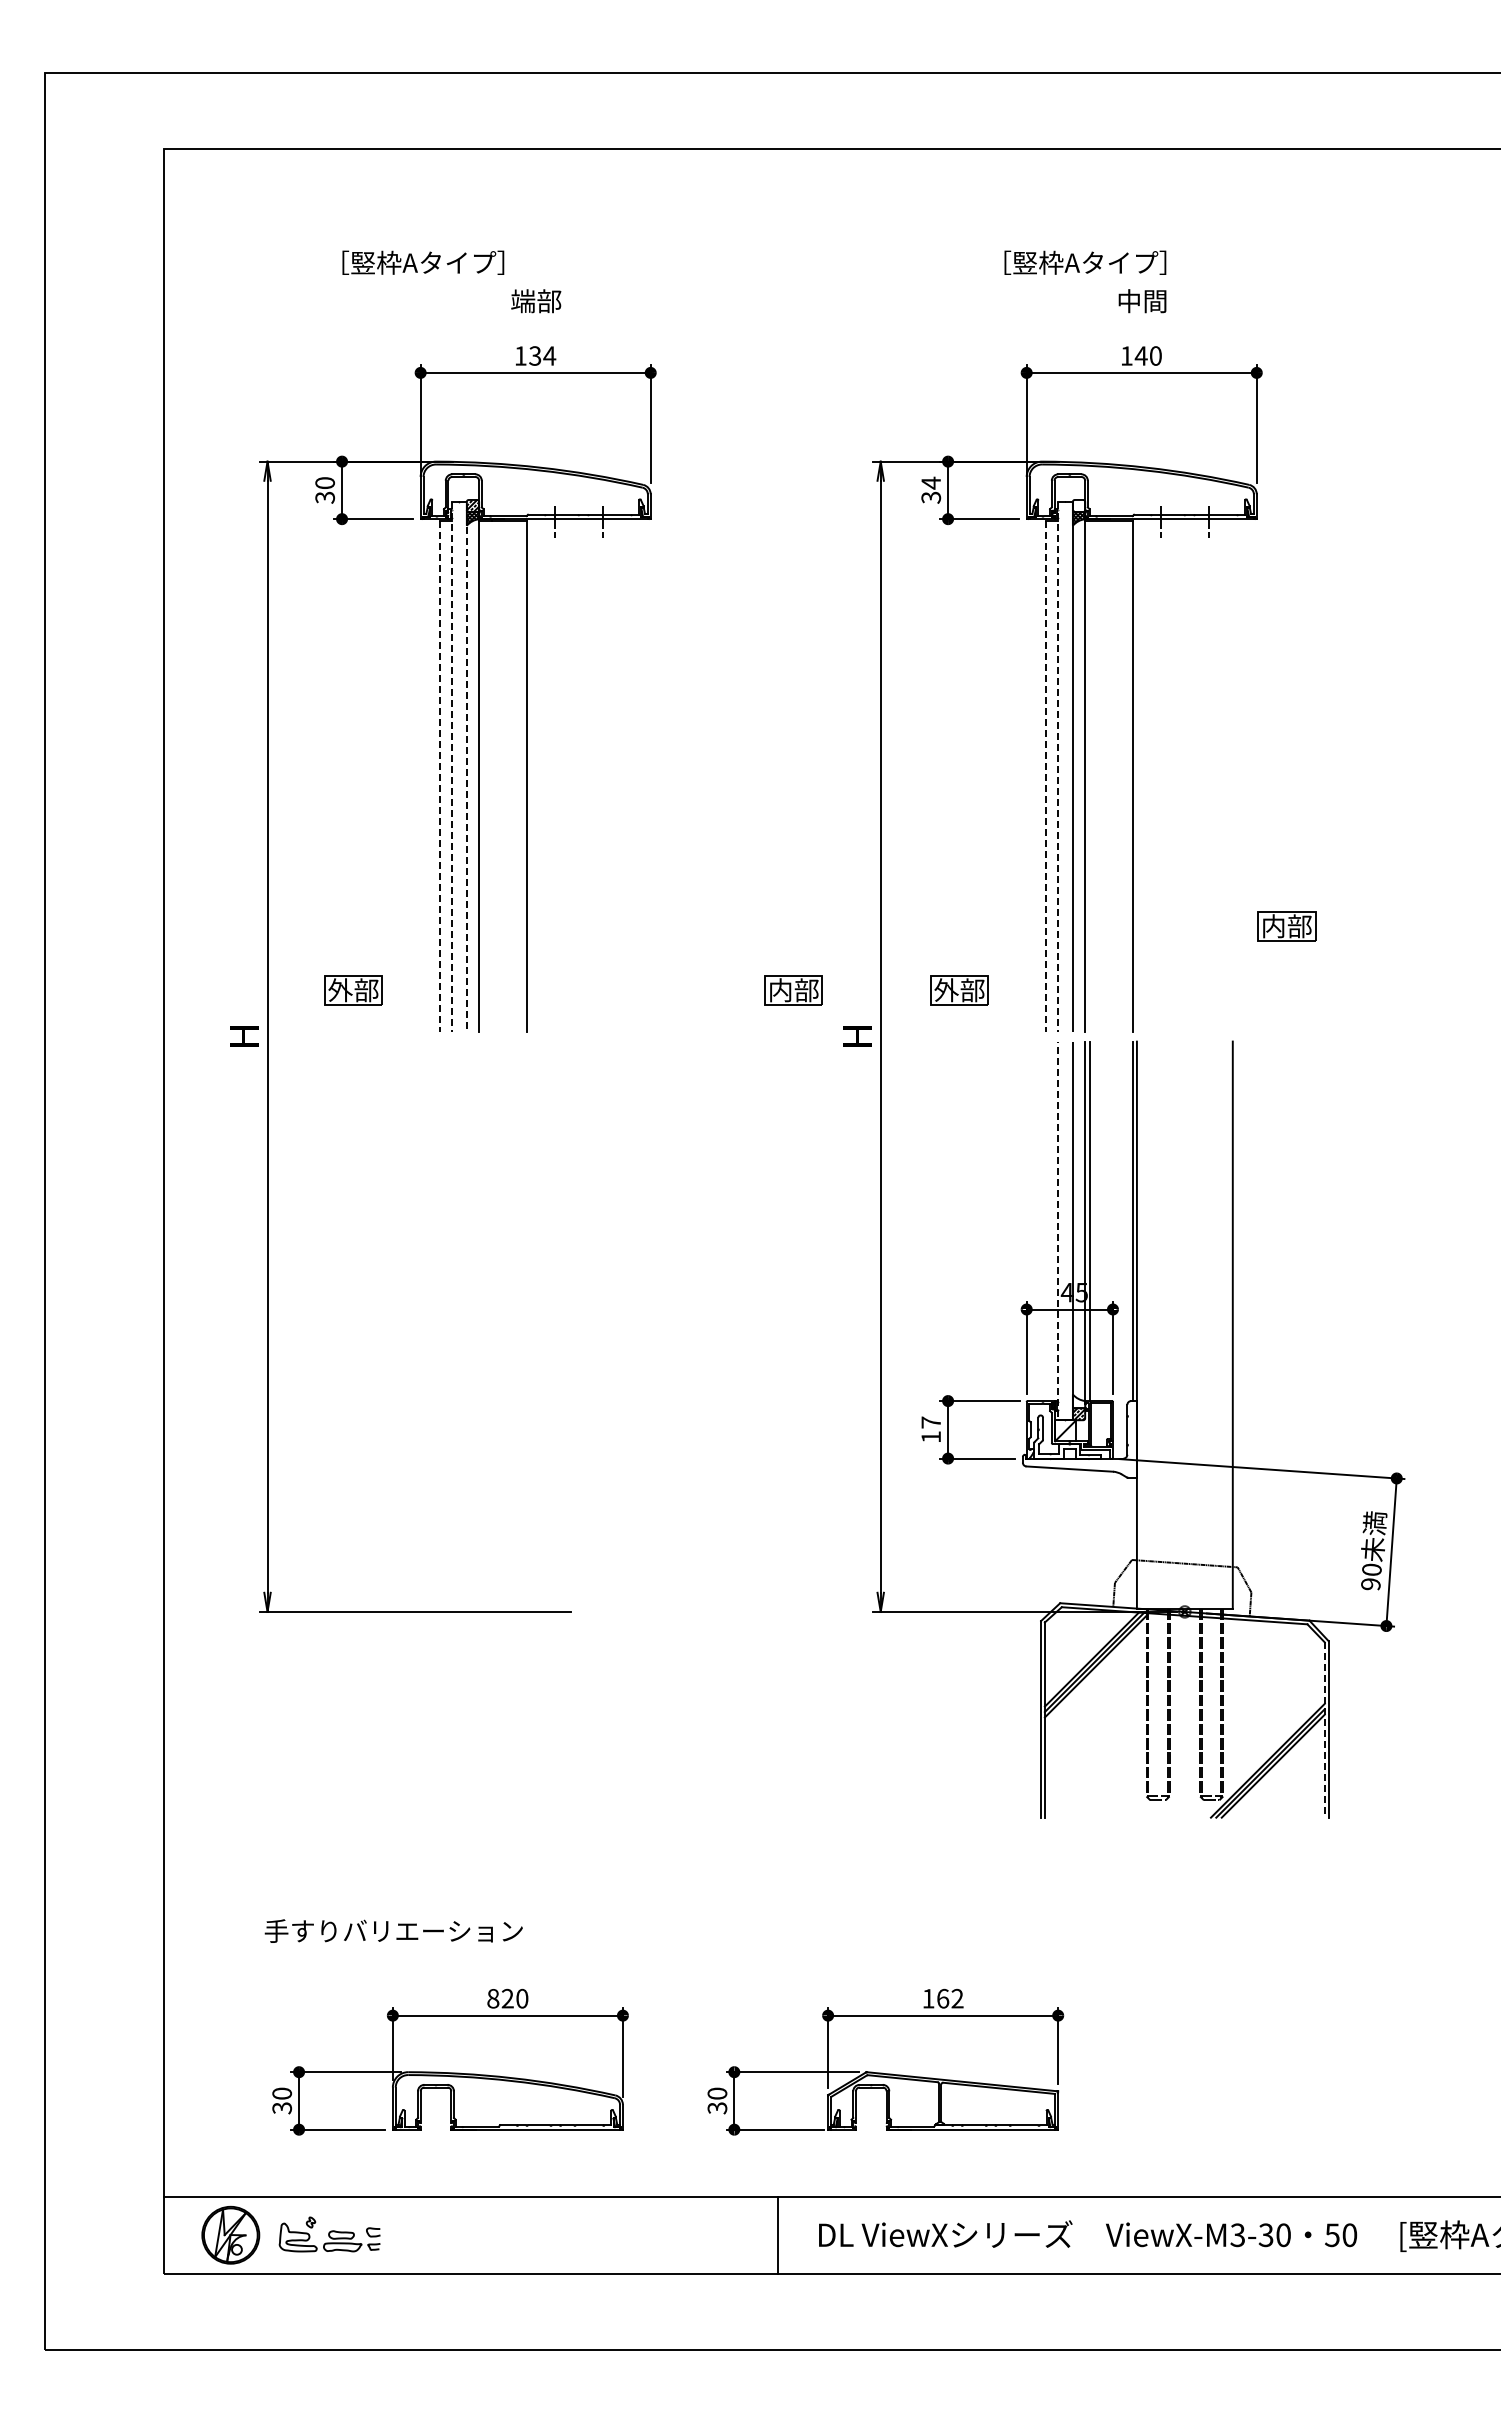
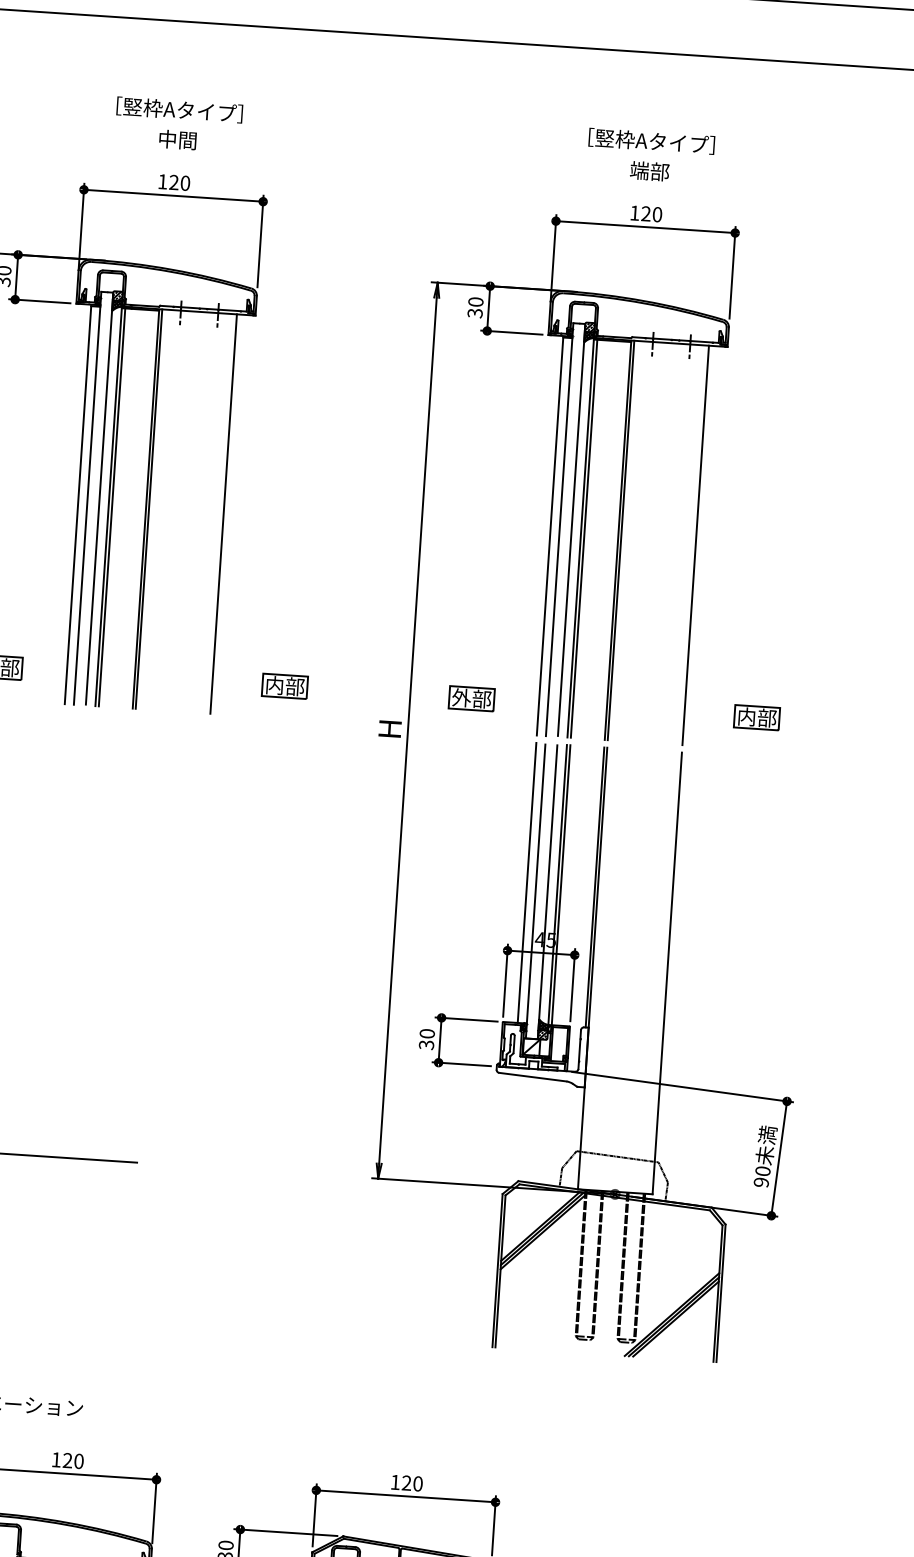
text: (423, 262) -> (179, 109), moved
text: (1085, 262) -> (651, 141), moved
text: (536, 301) -> (177, 140), 端部 -> 中間
text: (1142, 301) -> (649, 171), 中間 -> 端部
text: (542, 355) -> (179, 182), 134 -> 120
text: (1140, 355) -> (645, 213), 140 -> 120
text: (931, 482) -> (476, 301), 34 -> 30
hatch: (1078, 505) -> (589, 327), added
line: (466, 762) -> (99, 495), dashed -> solid
line: (451, 767) -> (87, 498), dashed -> solid
line: (1057, 767) -> (559, 530), dashed -> solid
line: (530, 775) -> (148, 509), added
line: (626, 775) -> (223, 514), added
line: (1136, 775) -> (620, 540), added
line: (1232, 775) -> (695, 545), added
line: (483, 776) -> (112, 507), added
line: (1089, 776) -> (584, 538), added
line: (439, 777) -> (77, 505), dashed -> solid
line: (1045, 777) -> (549, 537), dashed -> solid
part: (1286, 926) -> (756, 717), moved
part: (793, 990) -> (284, 686), moved
line: (1045, 1221) -> (526, 883), added
line: (1057, 1235) -> (535, 894), dashed -> solid
hatch: (1078, 1401) -> (543, 1024), added
text: (931, 1429) -> (427, 1039), 17 -> 30
line: (1324, 1730) -> (717, 1293), dashed -> solid
text: (493, 1998) -> (56, 1459), 820 -> 120
text: (950, 1998) -> (412, 1483), 162 -> 120

